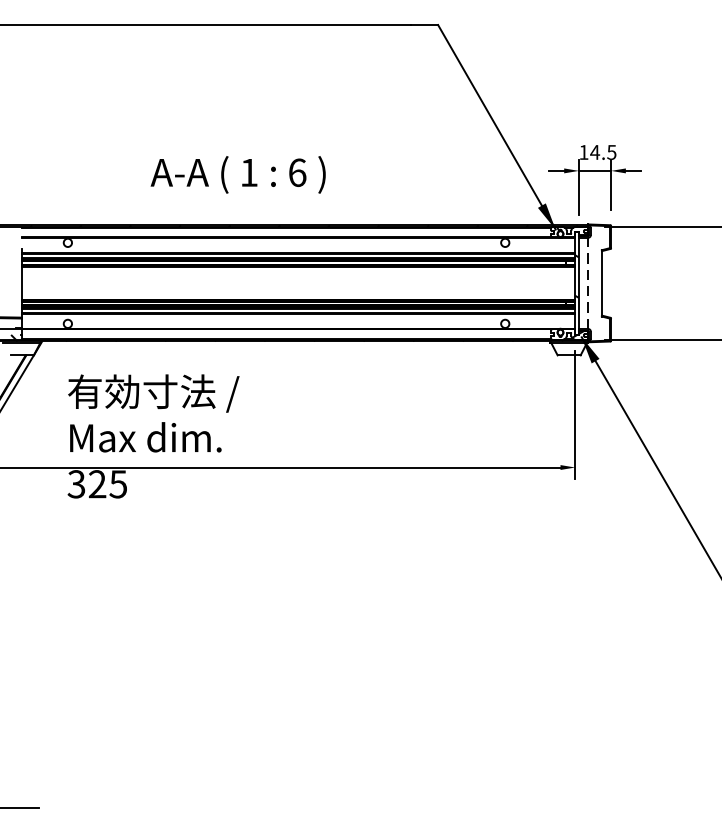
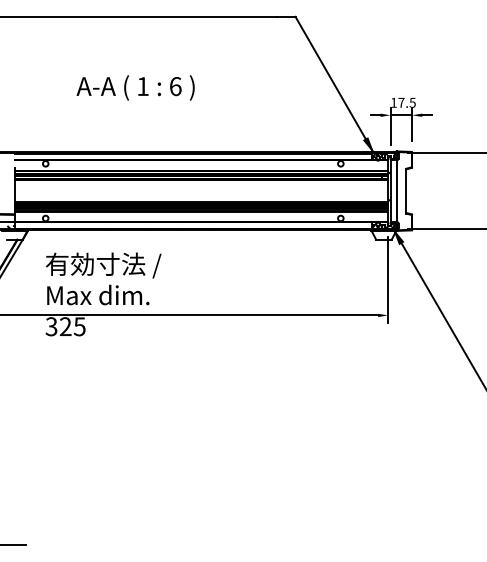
text: (595, 151) -> (401, 102), 14.5 -> 17.5
text: (237, 174) -> (135, 87), moved
line: (587, 283) -> (396, 191), dashed -> solid

